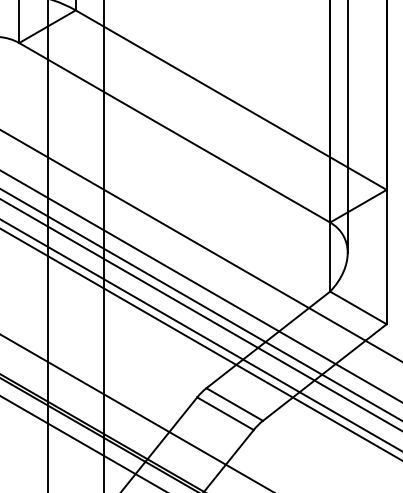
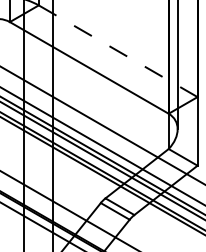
line: (231, 100) -> (118, 51), solid -> dashed

